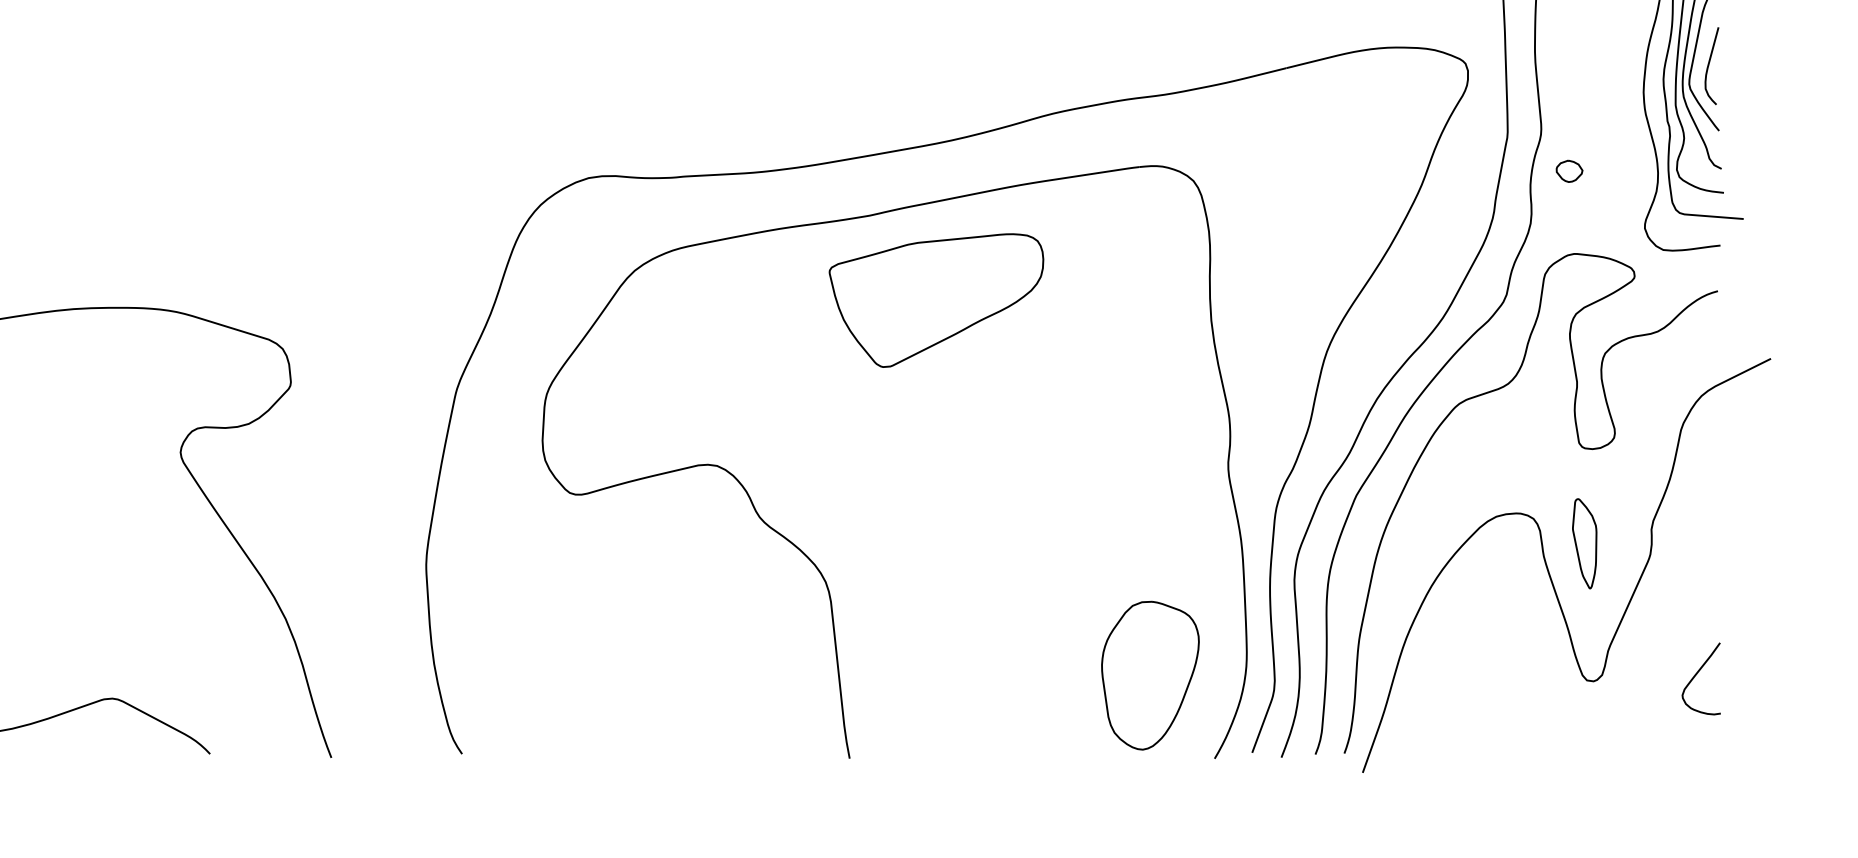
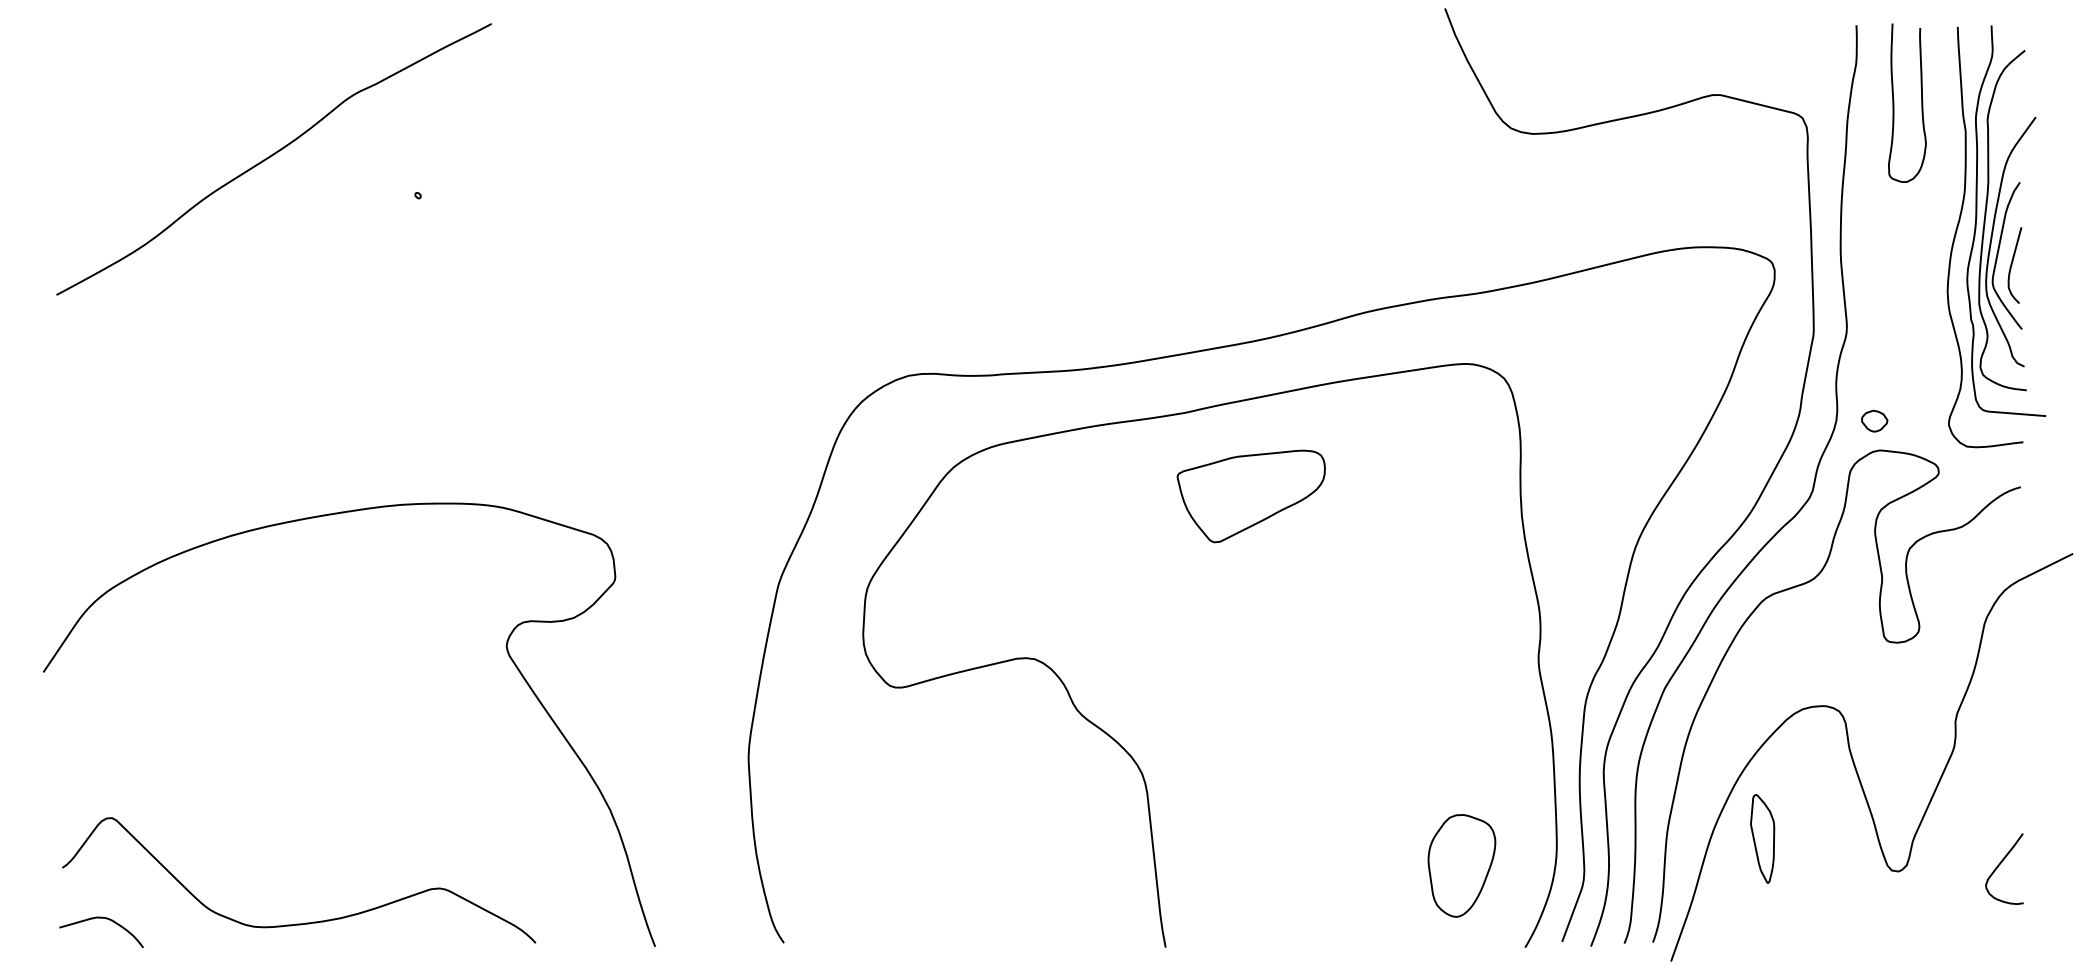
part: (1569, 170) -> (1874, 420), moved
part: (936, 300) -> (1251, 496), size x0.7
part: (1584, 543) -> (1762, 838), moved
part: (1150, 675) -> (1461, 865), size x0.7

